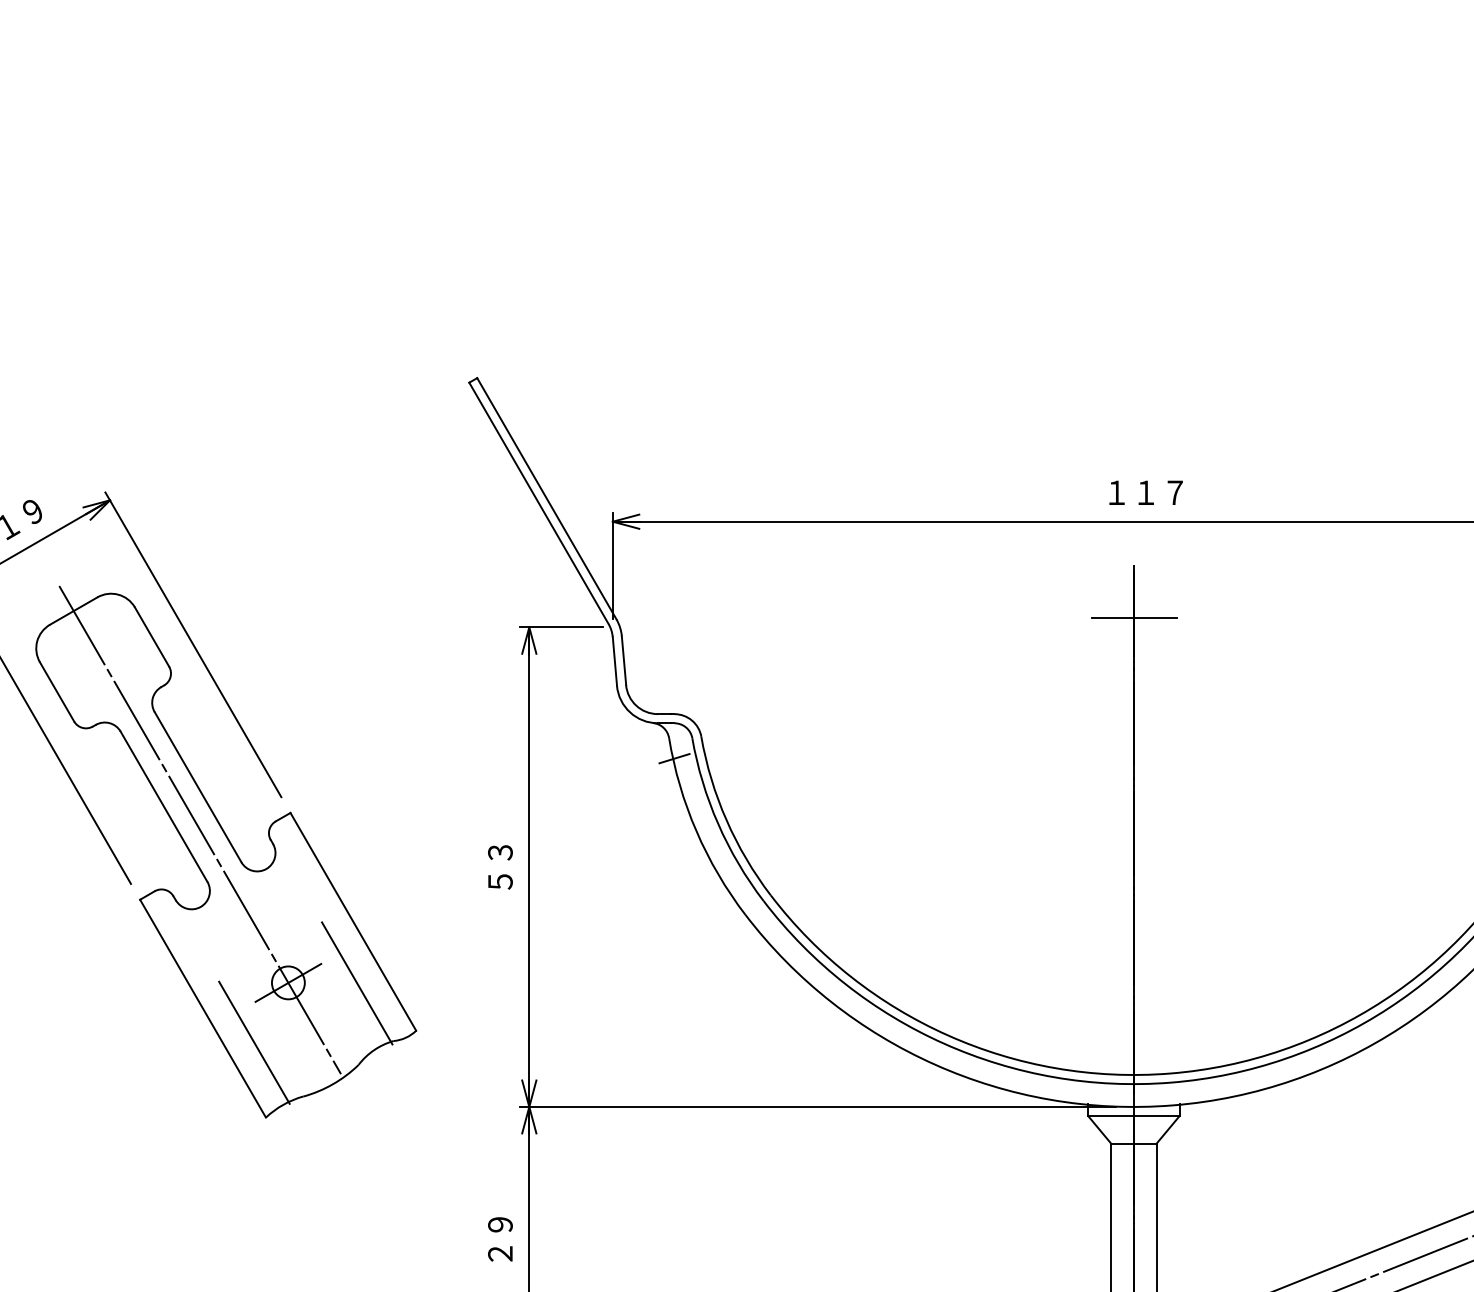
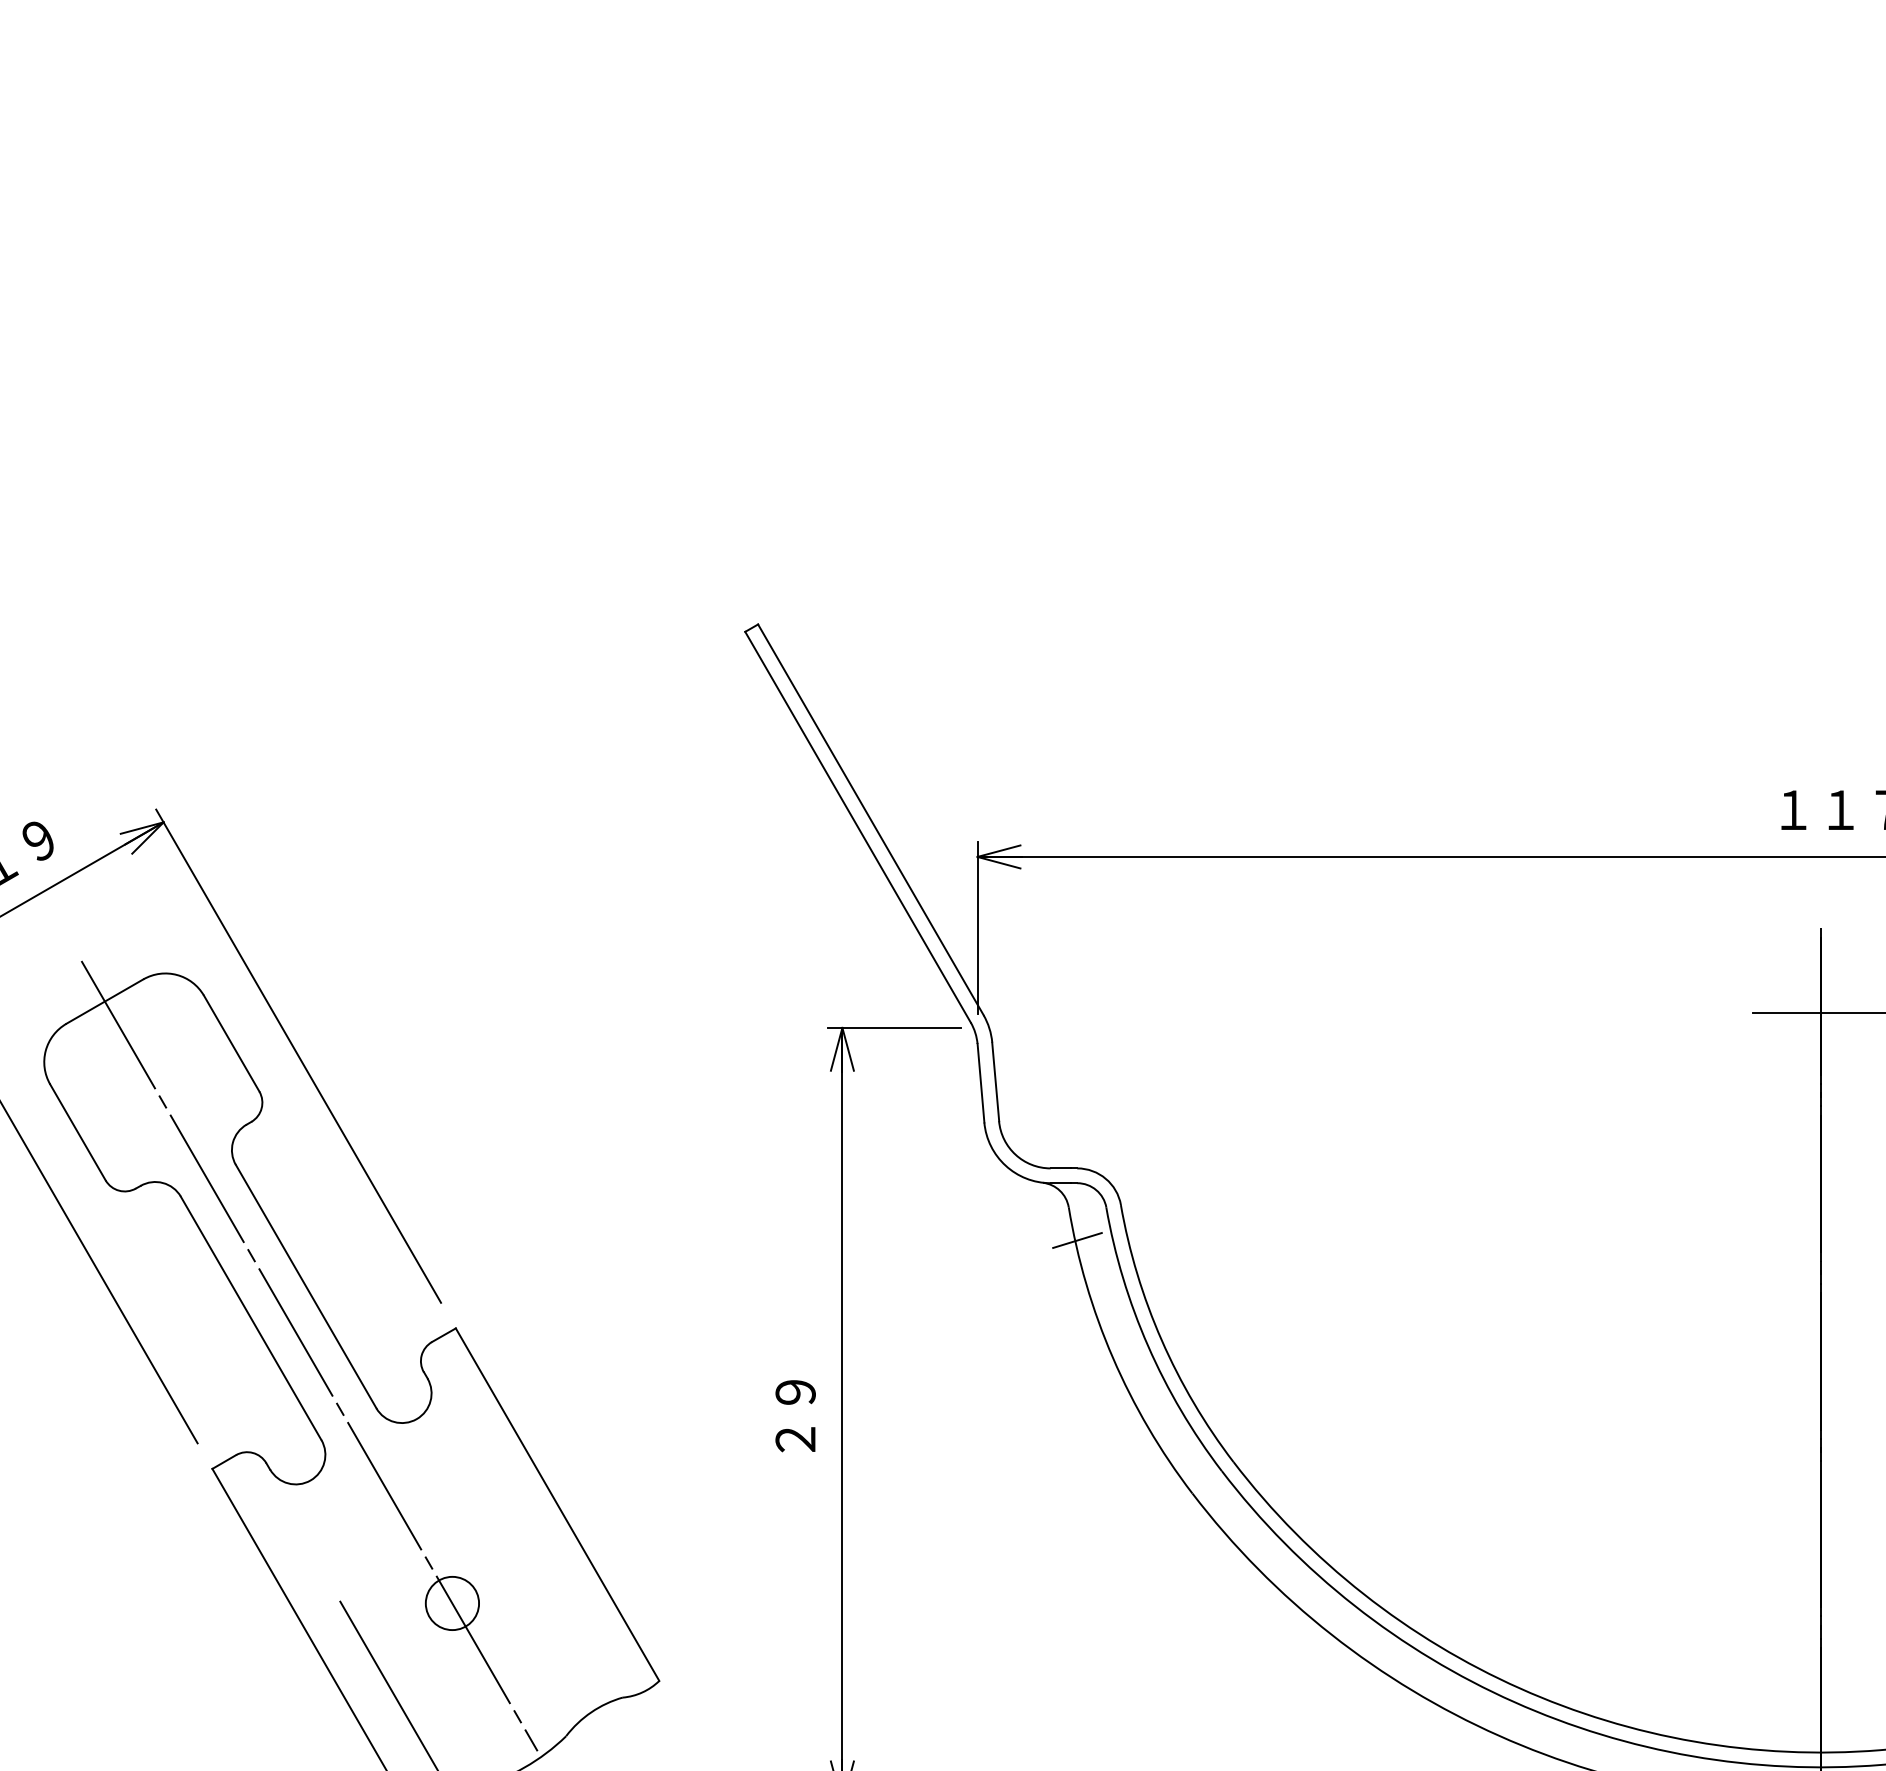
text: (500, 867) -> (795, 1416), ５３ -> ２９
line: (288, 982) -> (452, 1602), removed
line: (357, 983) -> (564, 1604), removed

